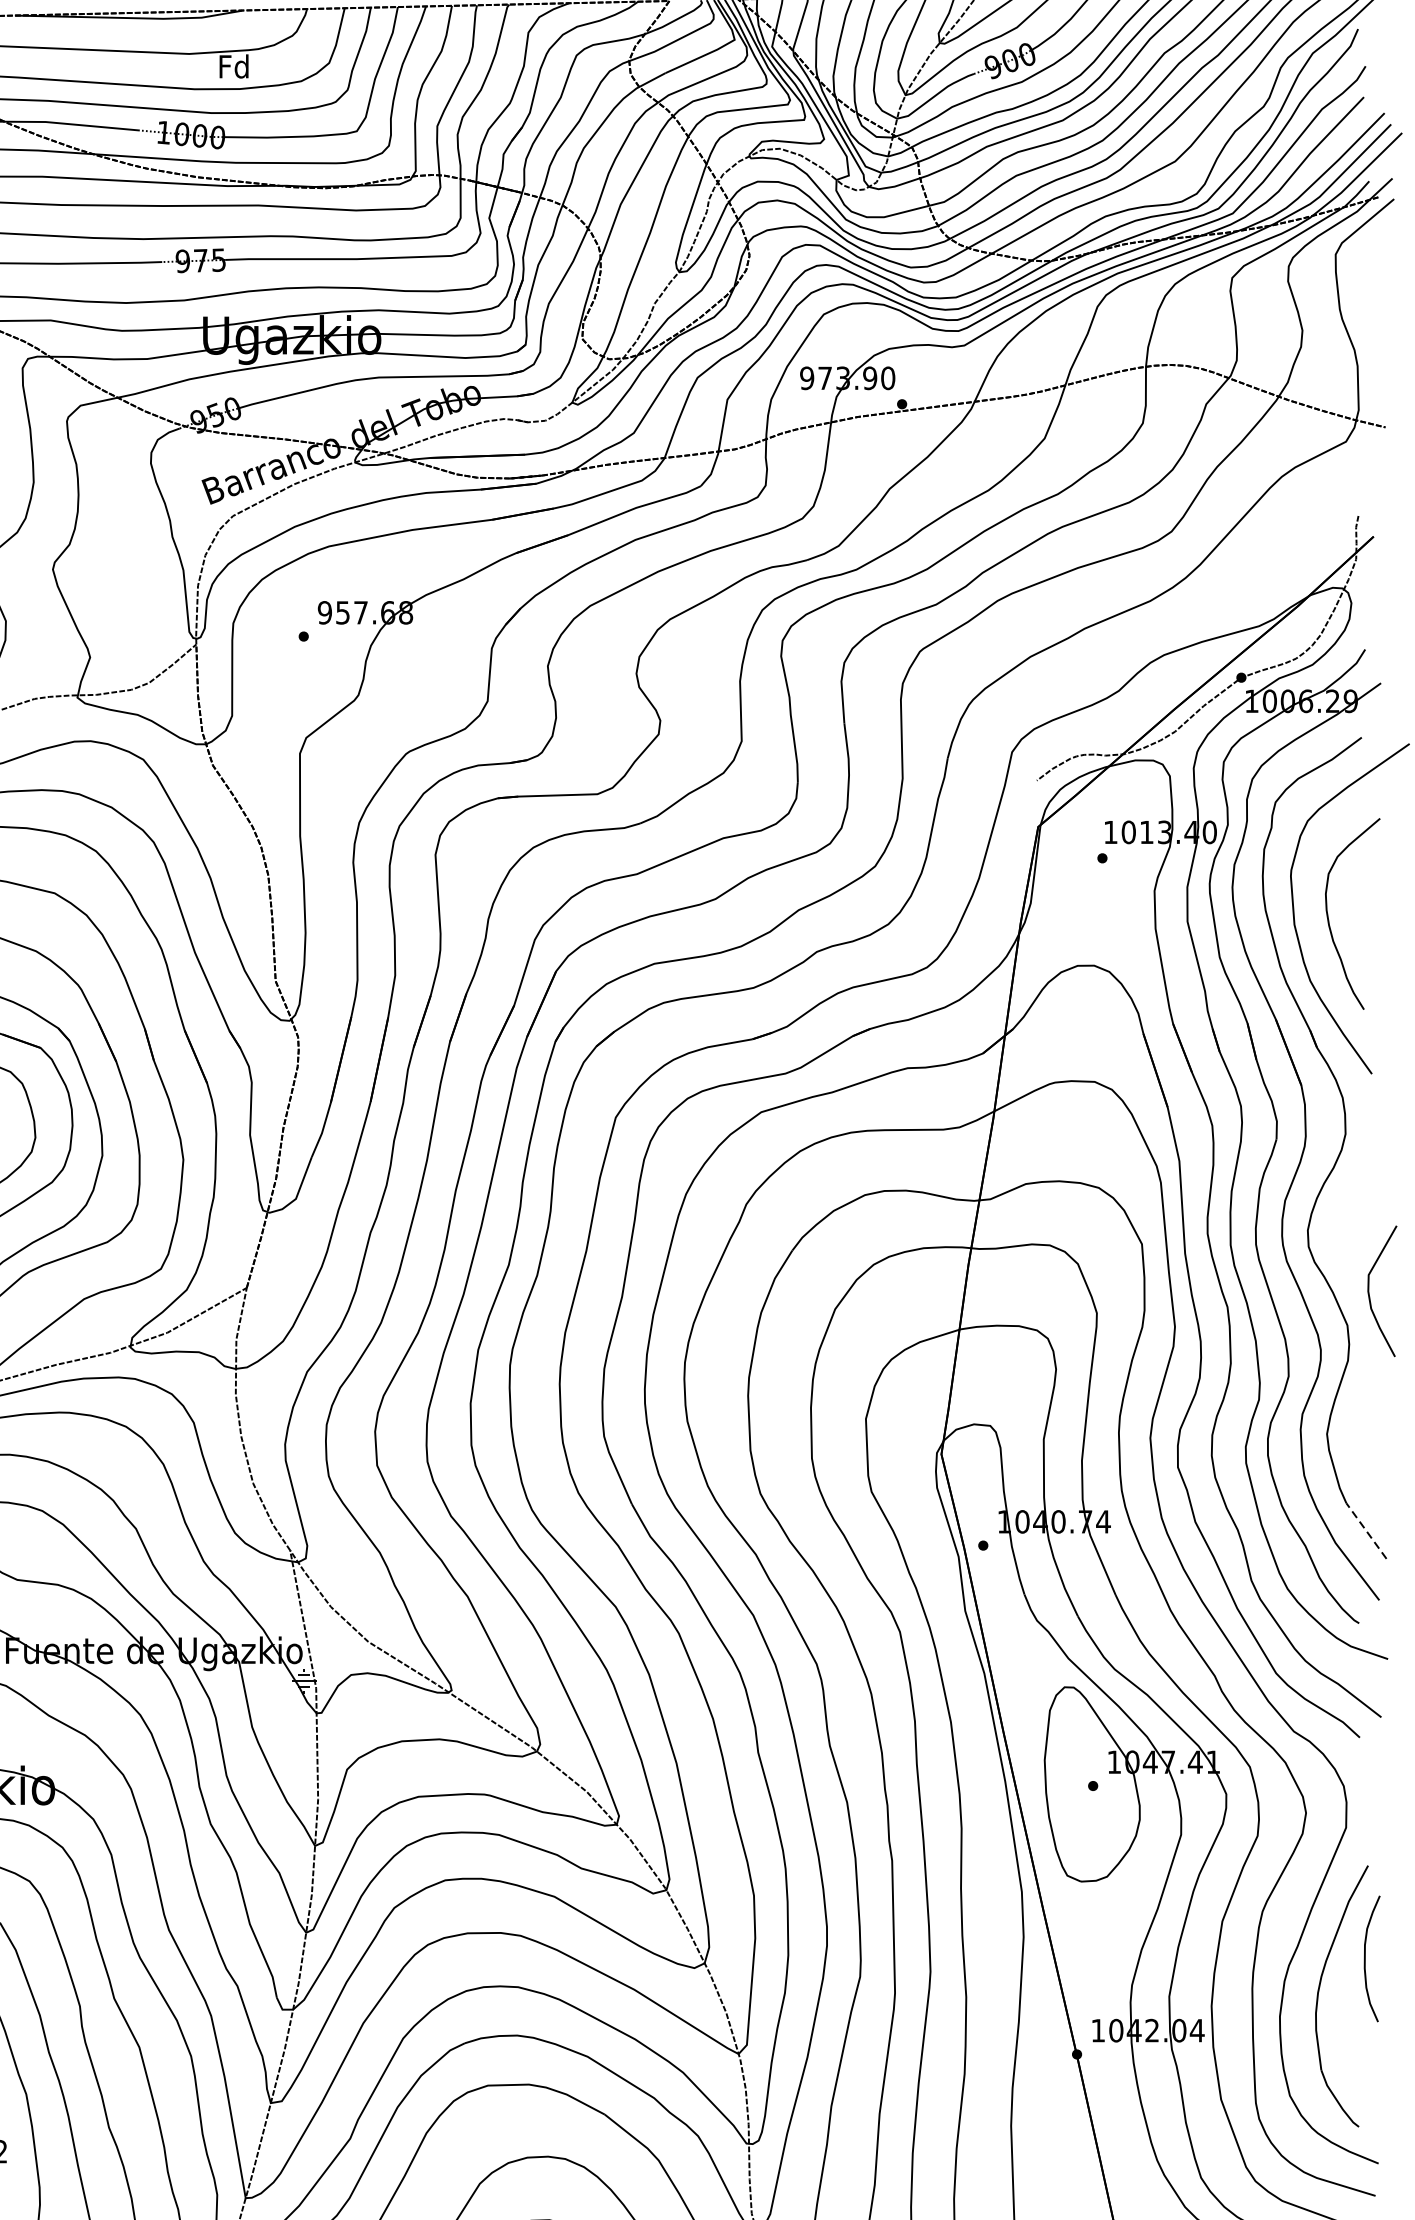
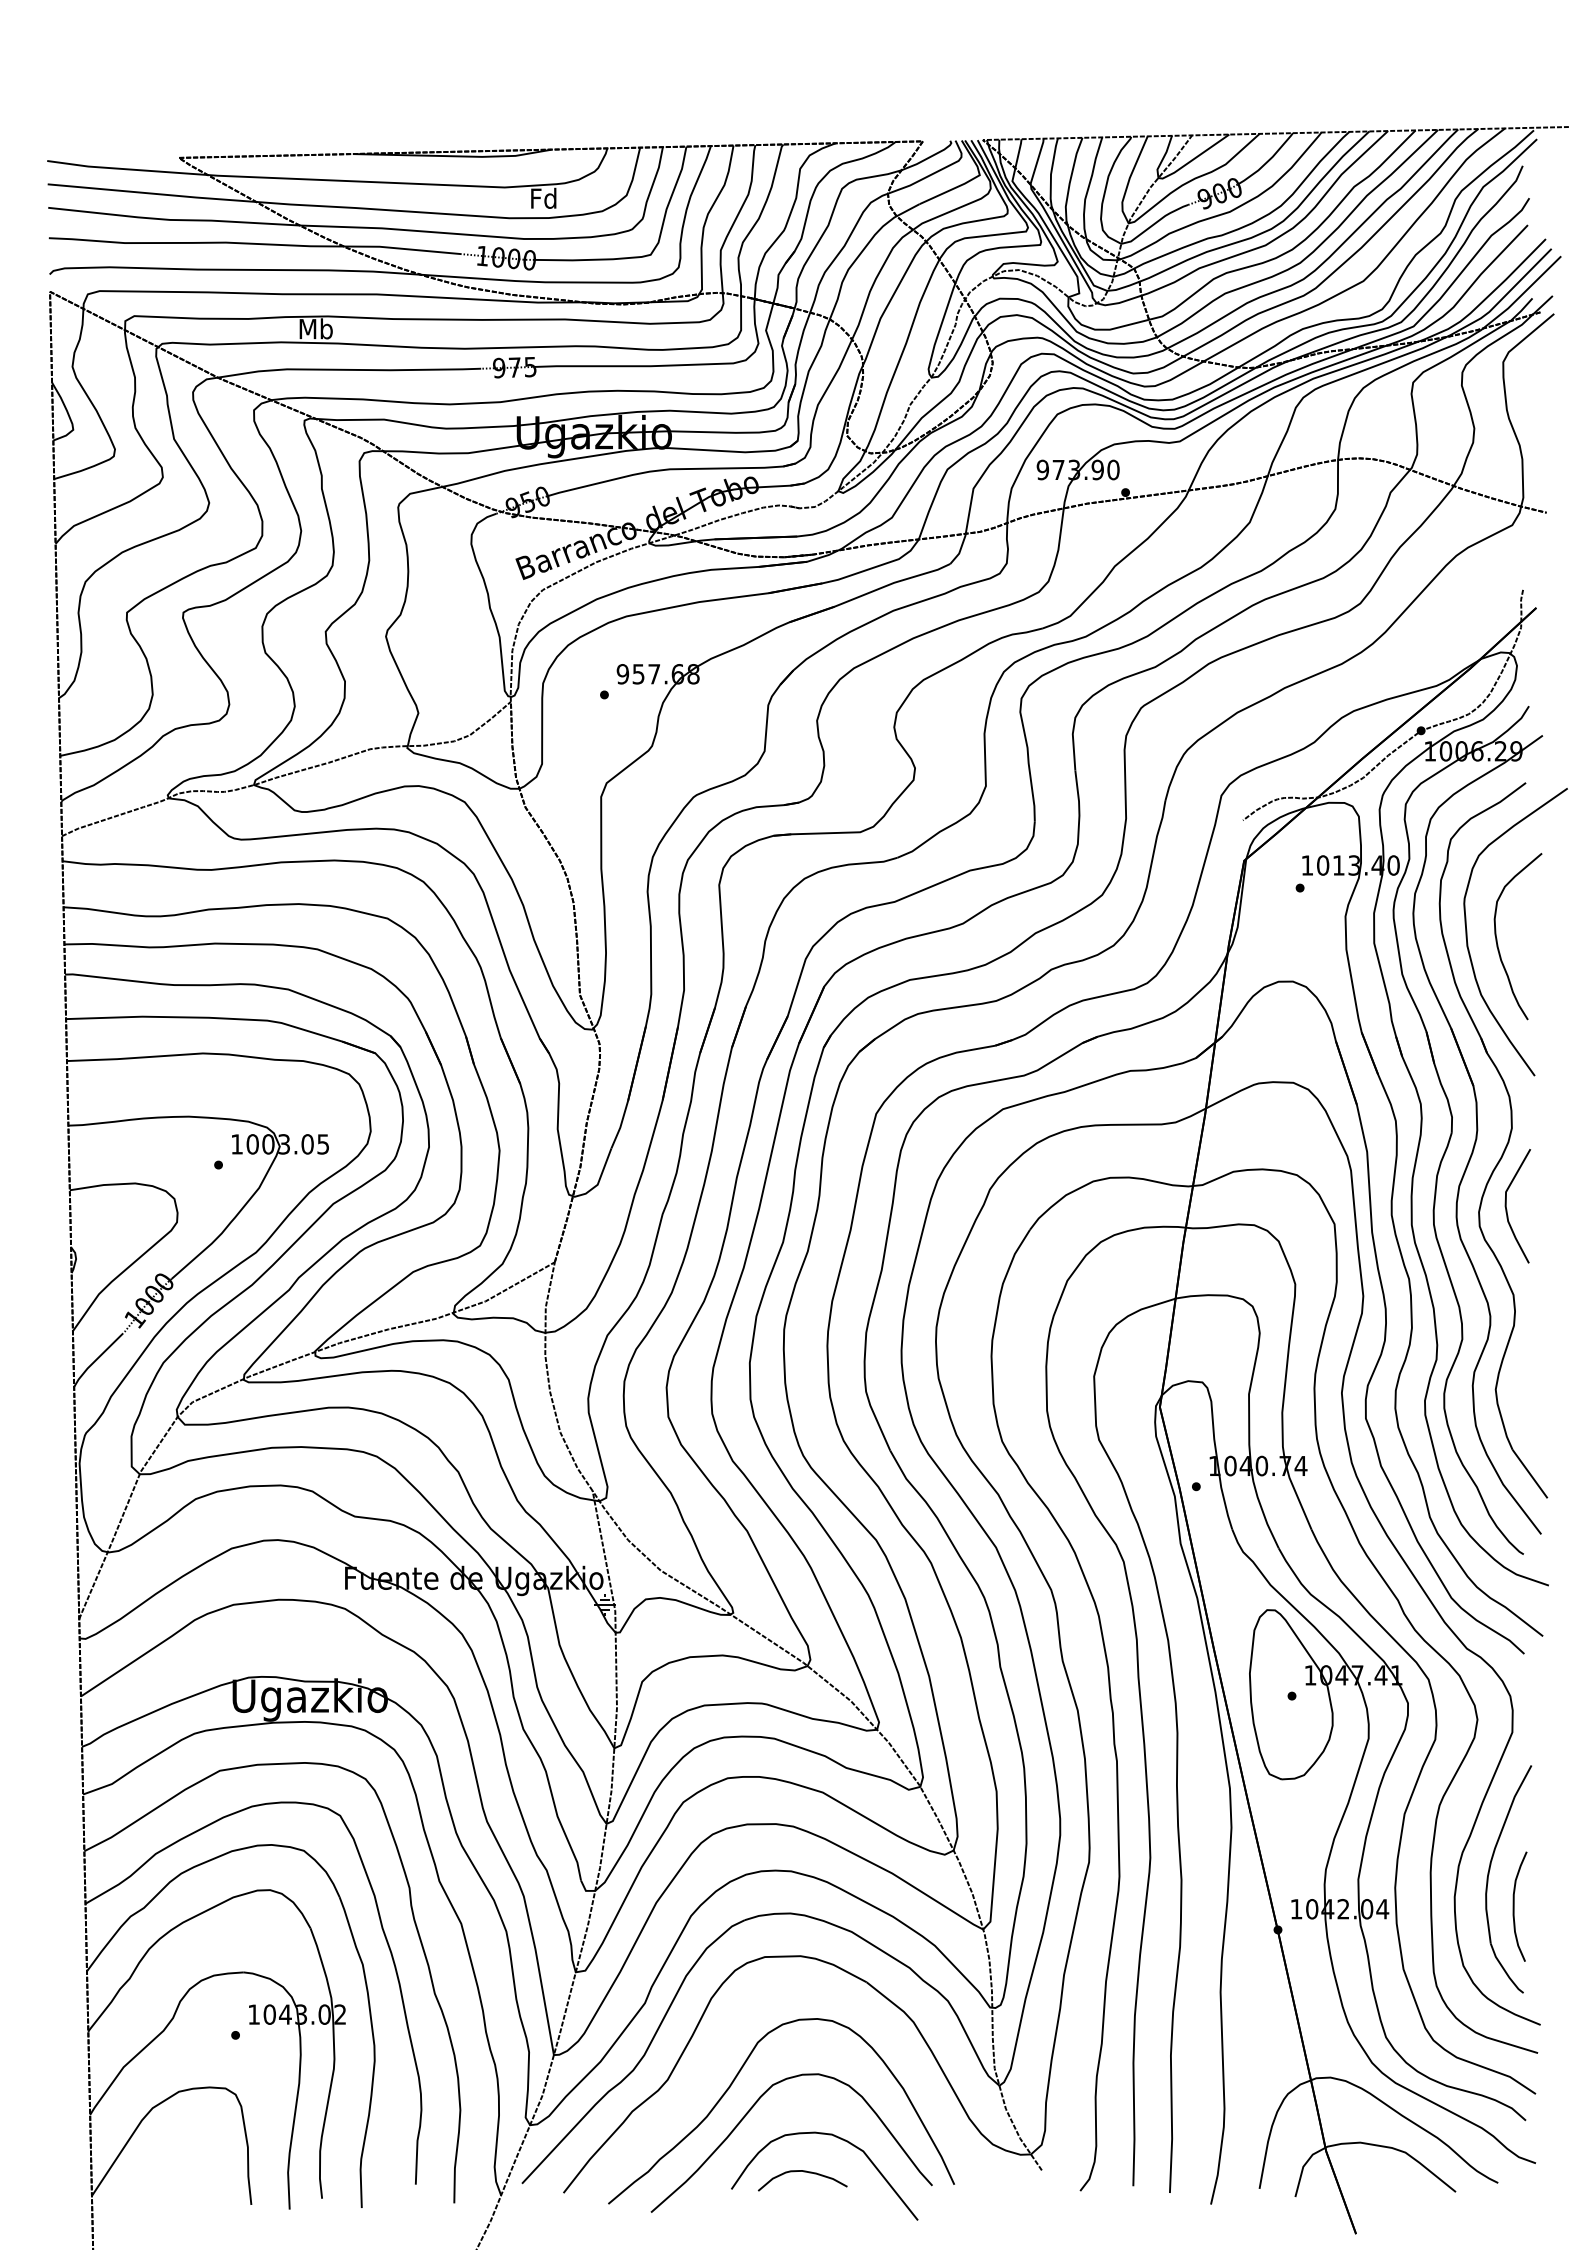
curve: (1370, 1295) -> (1507, 1209), moved
line: (1366, 1531) -> (1530, 1474), dashed -> solid
curve: (1365, 1958) -> (1514, 1906), moved

